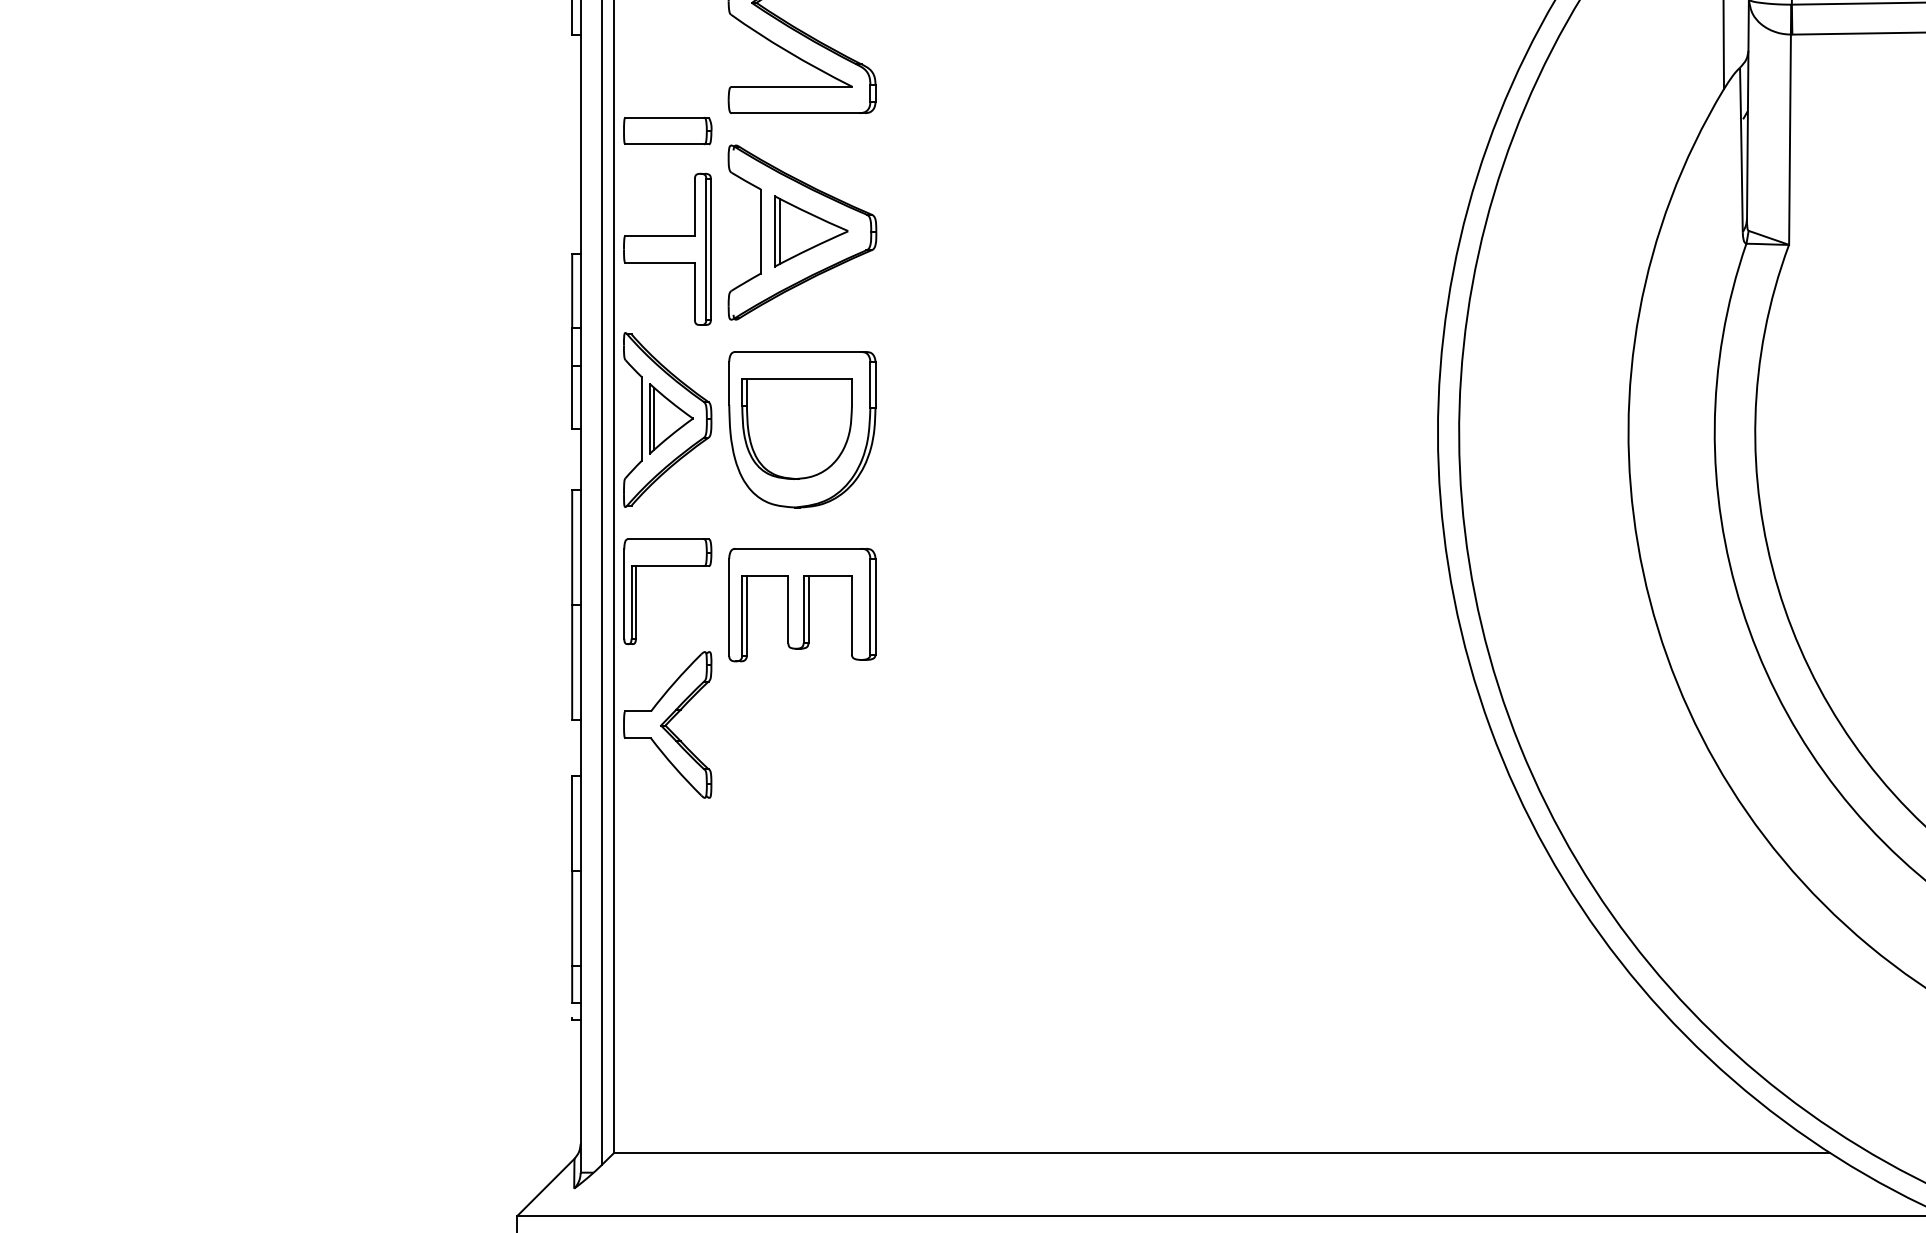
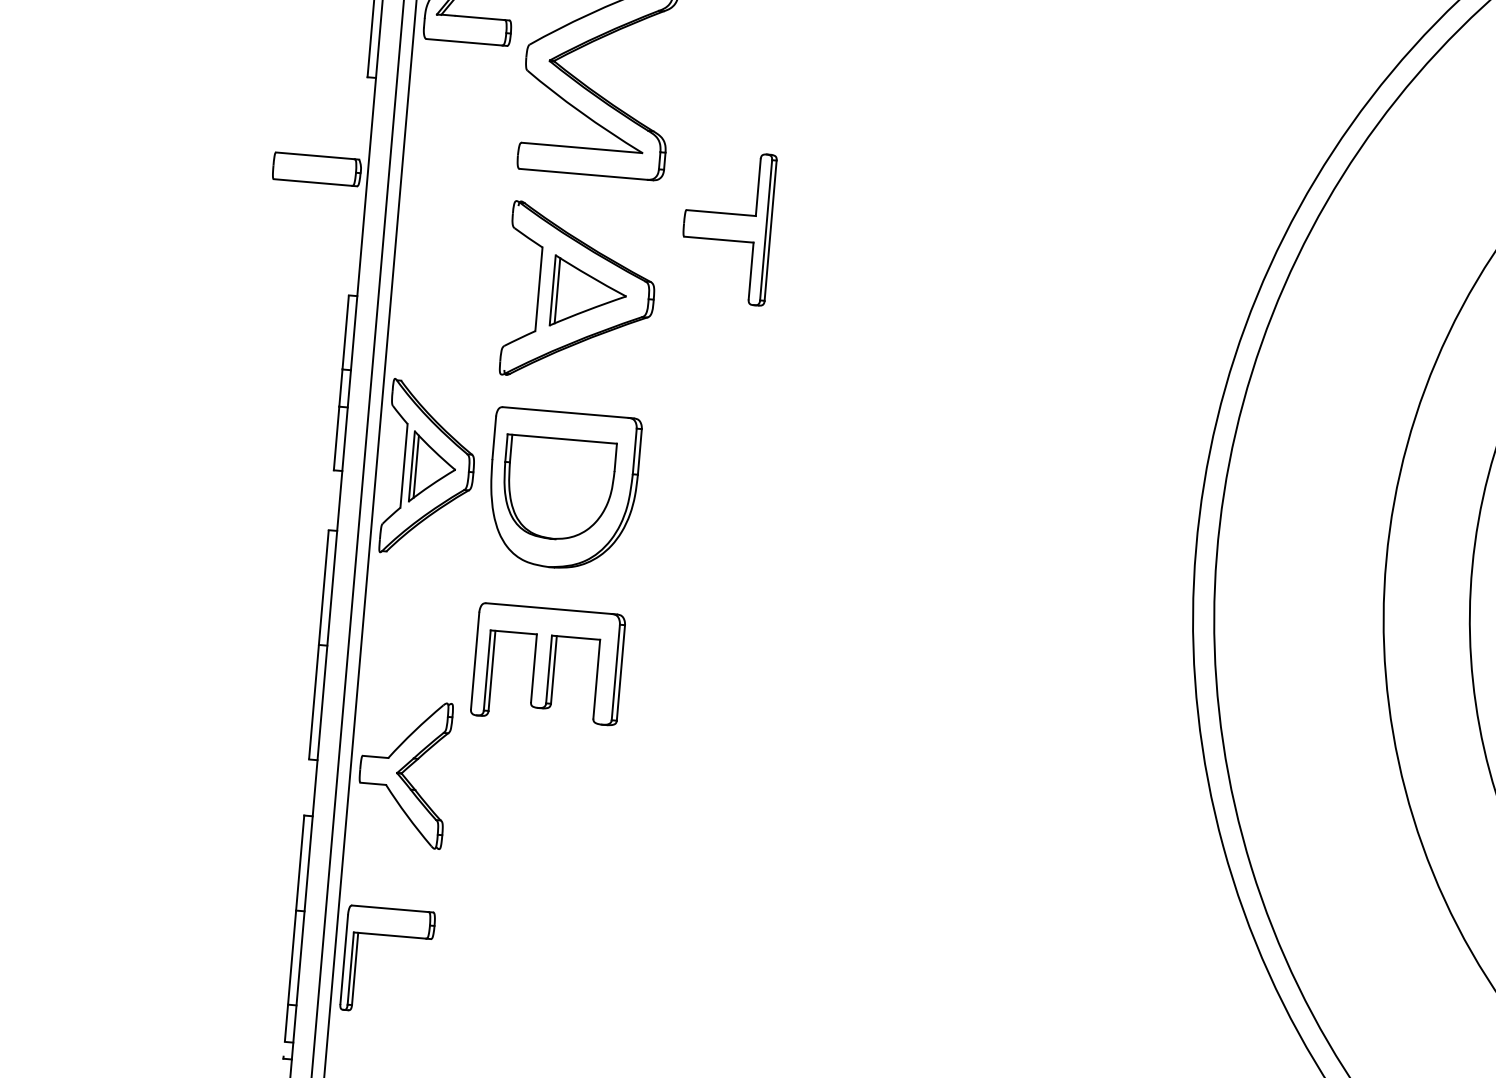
part: (667, 131) -> (316, 169), moved
part: (667, 248) -> (727, 226), moved
part: (667, 566) -> (389, 935), moved

